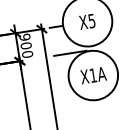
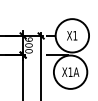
text: (92, 20) -> (75, 35), X5 -> X1

